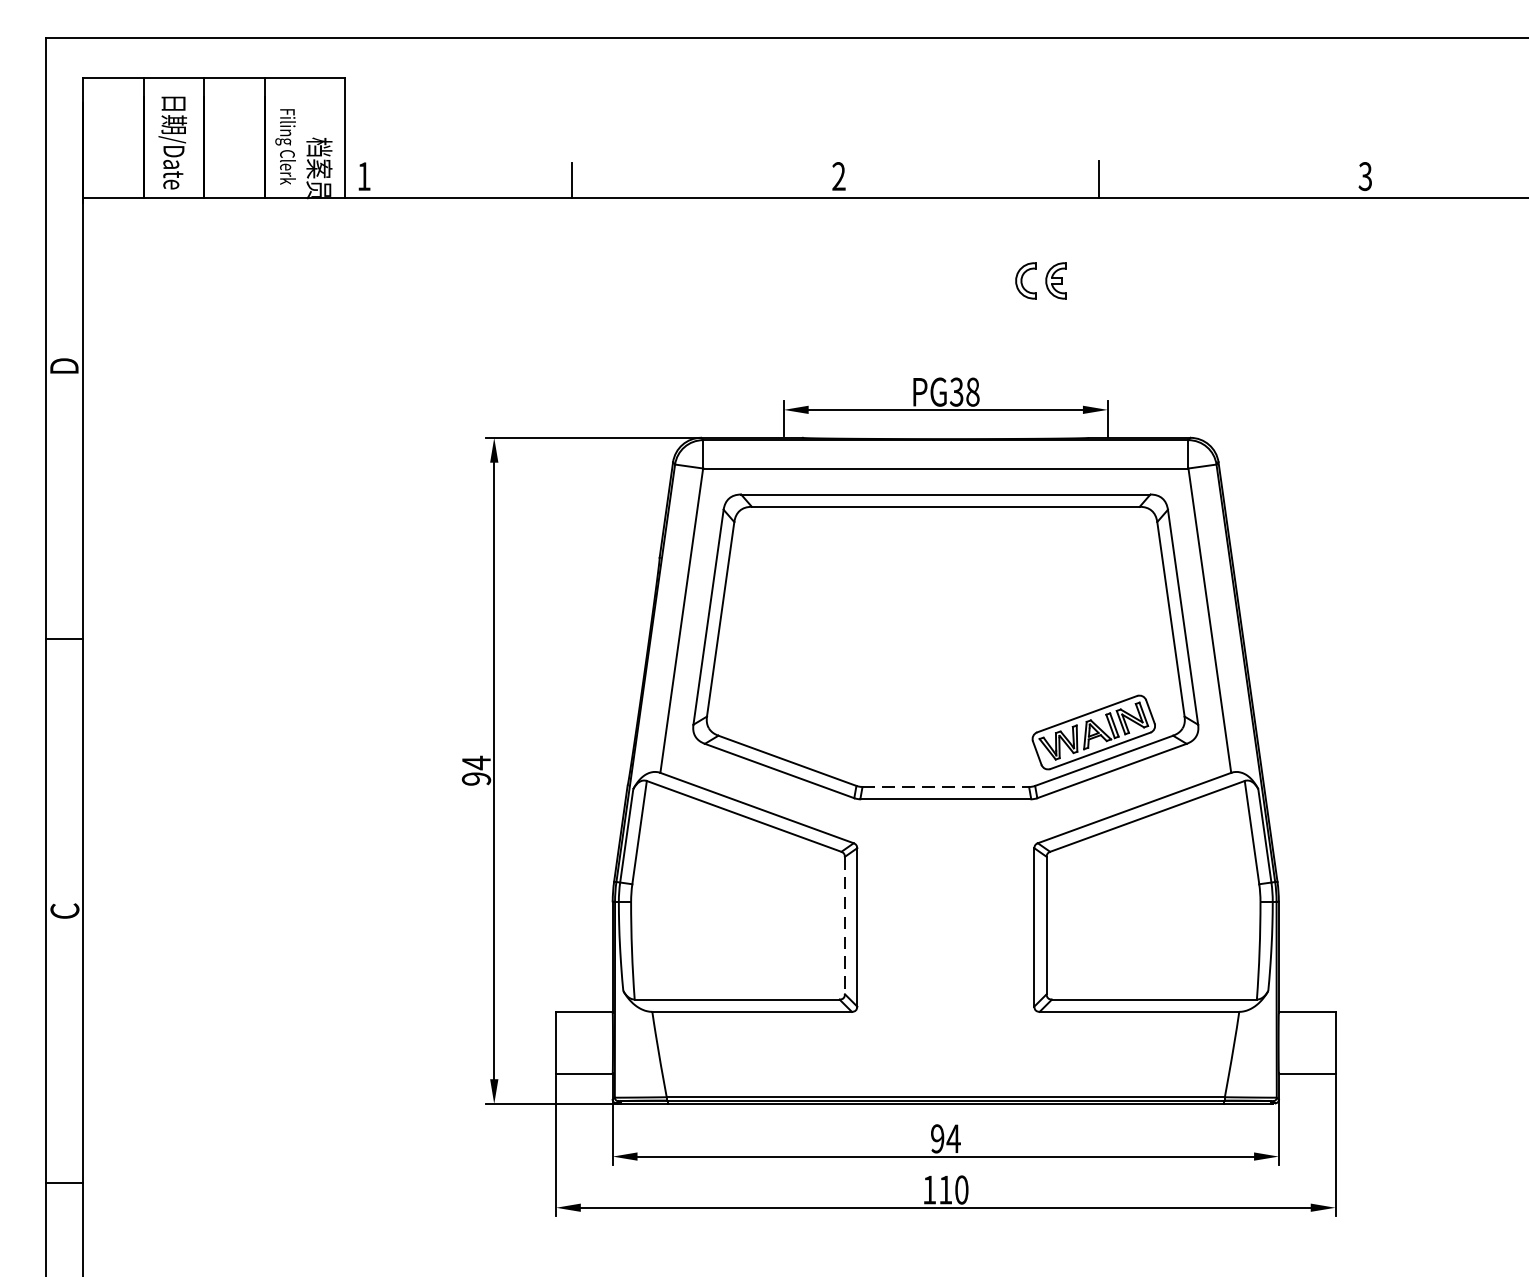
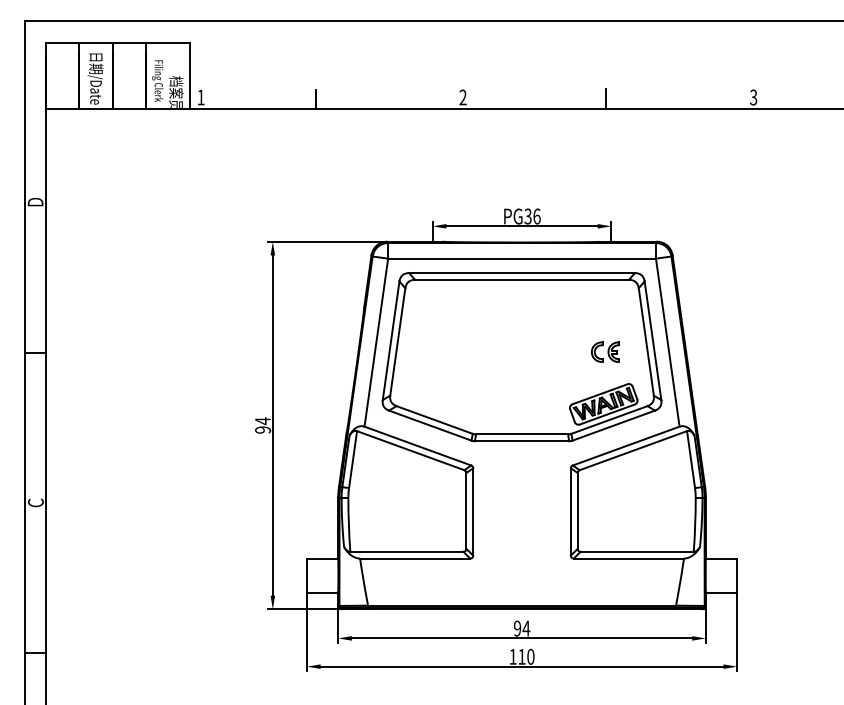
part: (1040, 279) -> (605, 351), moved
text: (971, 392) -> (536, 216), PG38 -> PG36
line: (946, 787) -> (522, 434), dashed -> solid
line: (845, 924) -> (466, 510), dashed -> solid

